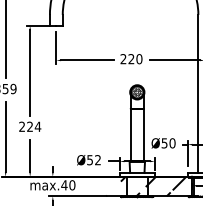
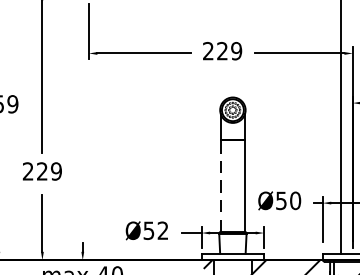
text: (139, 59) -> (236, 51), 220 -> 229
text: (37, 126) -> (55, 170), 224 -> 229
line: (130, 135) -> (220, 186), solid -> dashed

